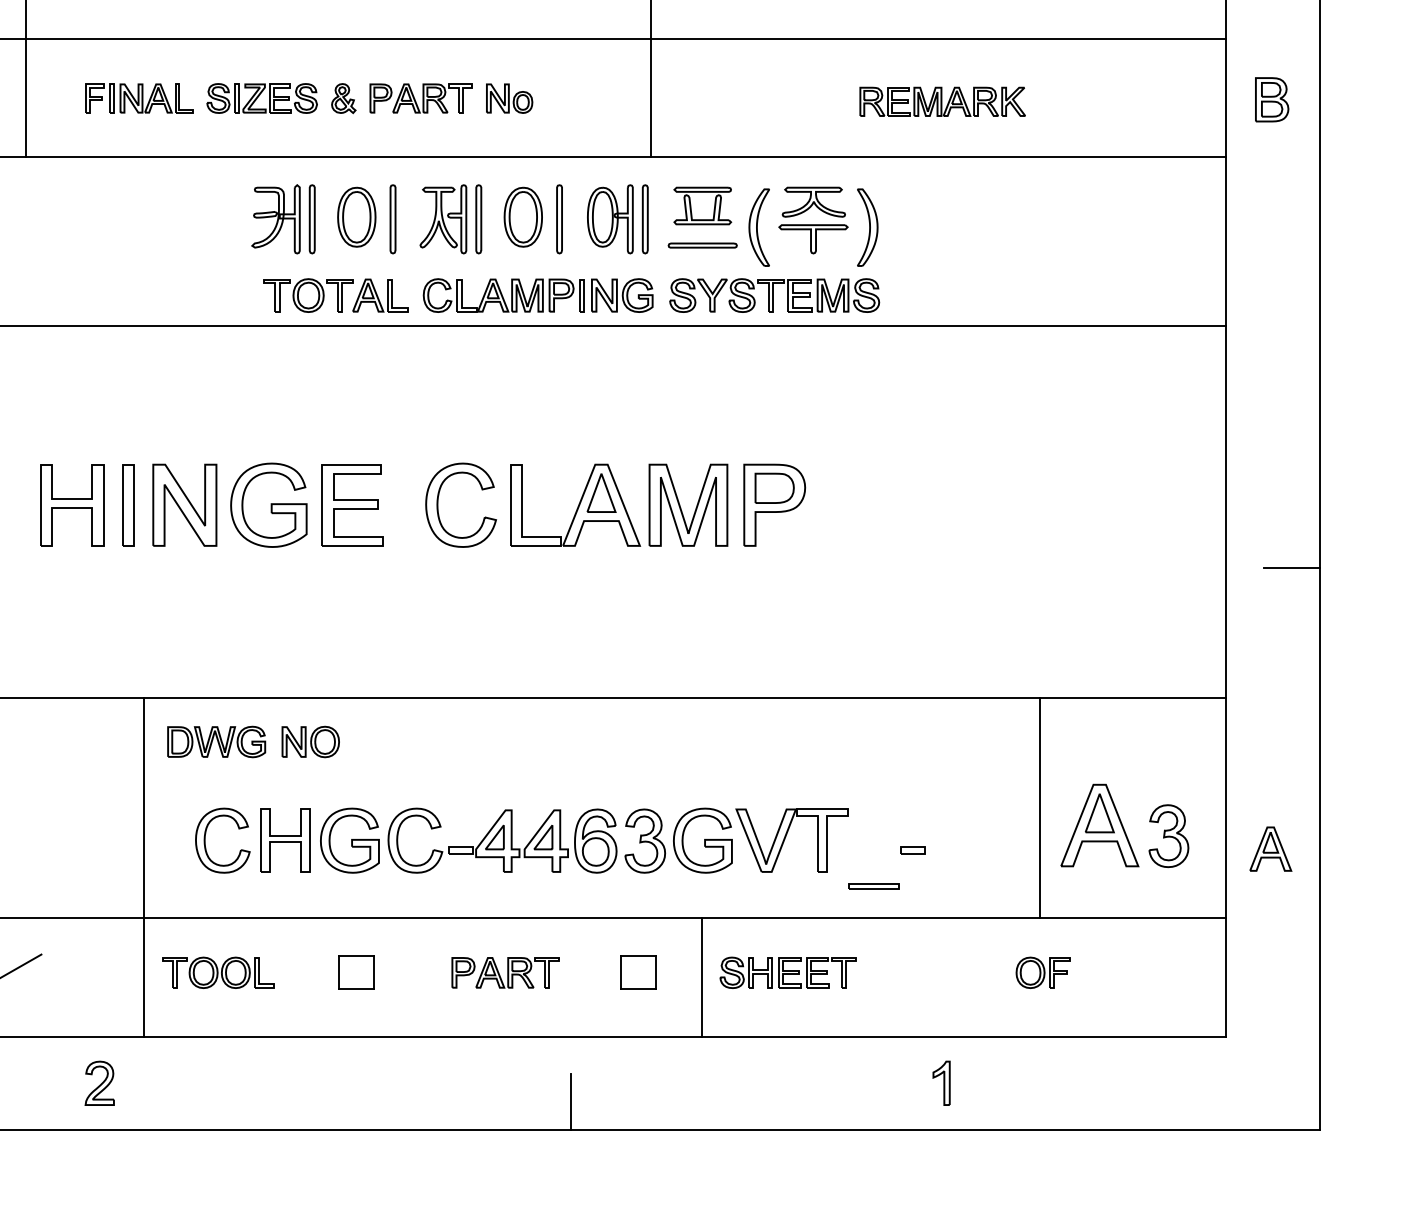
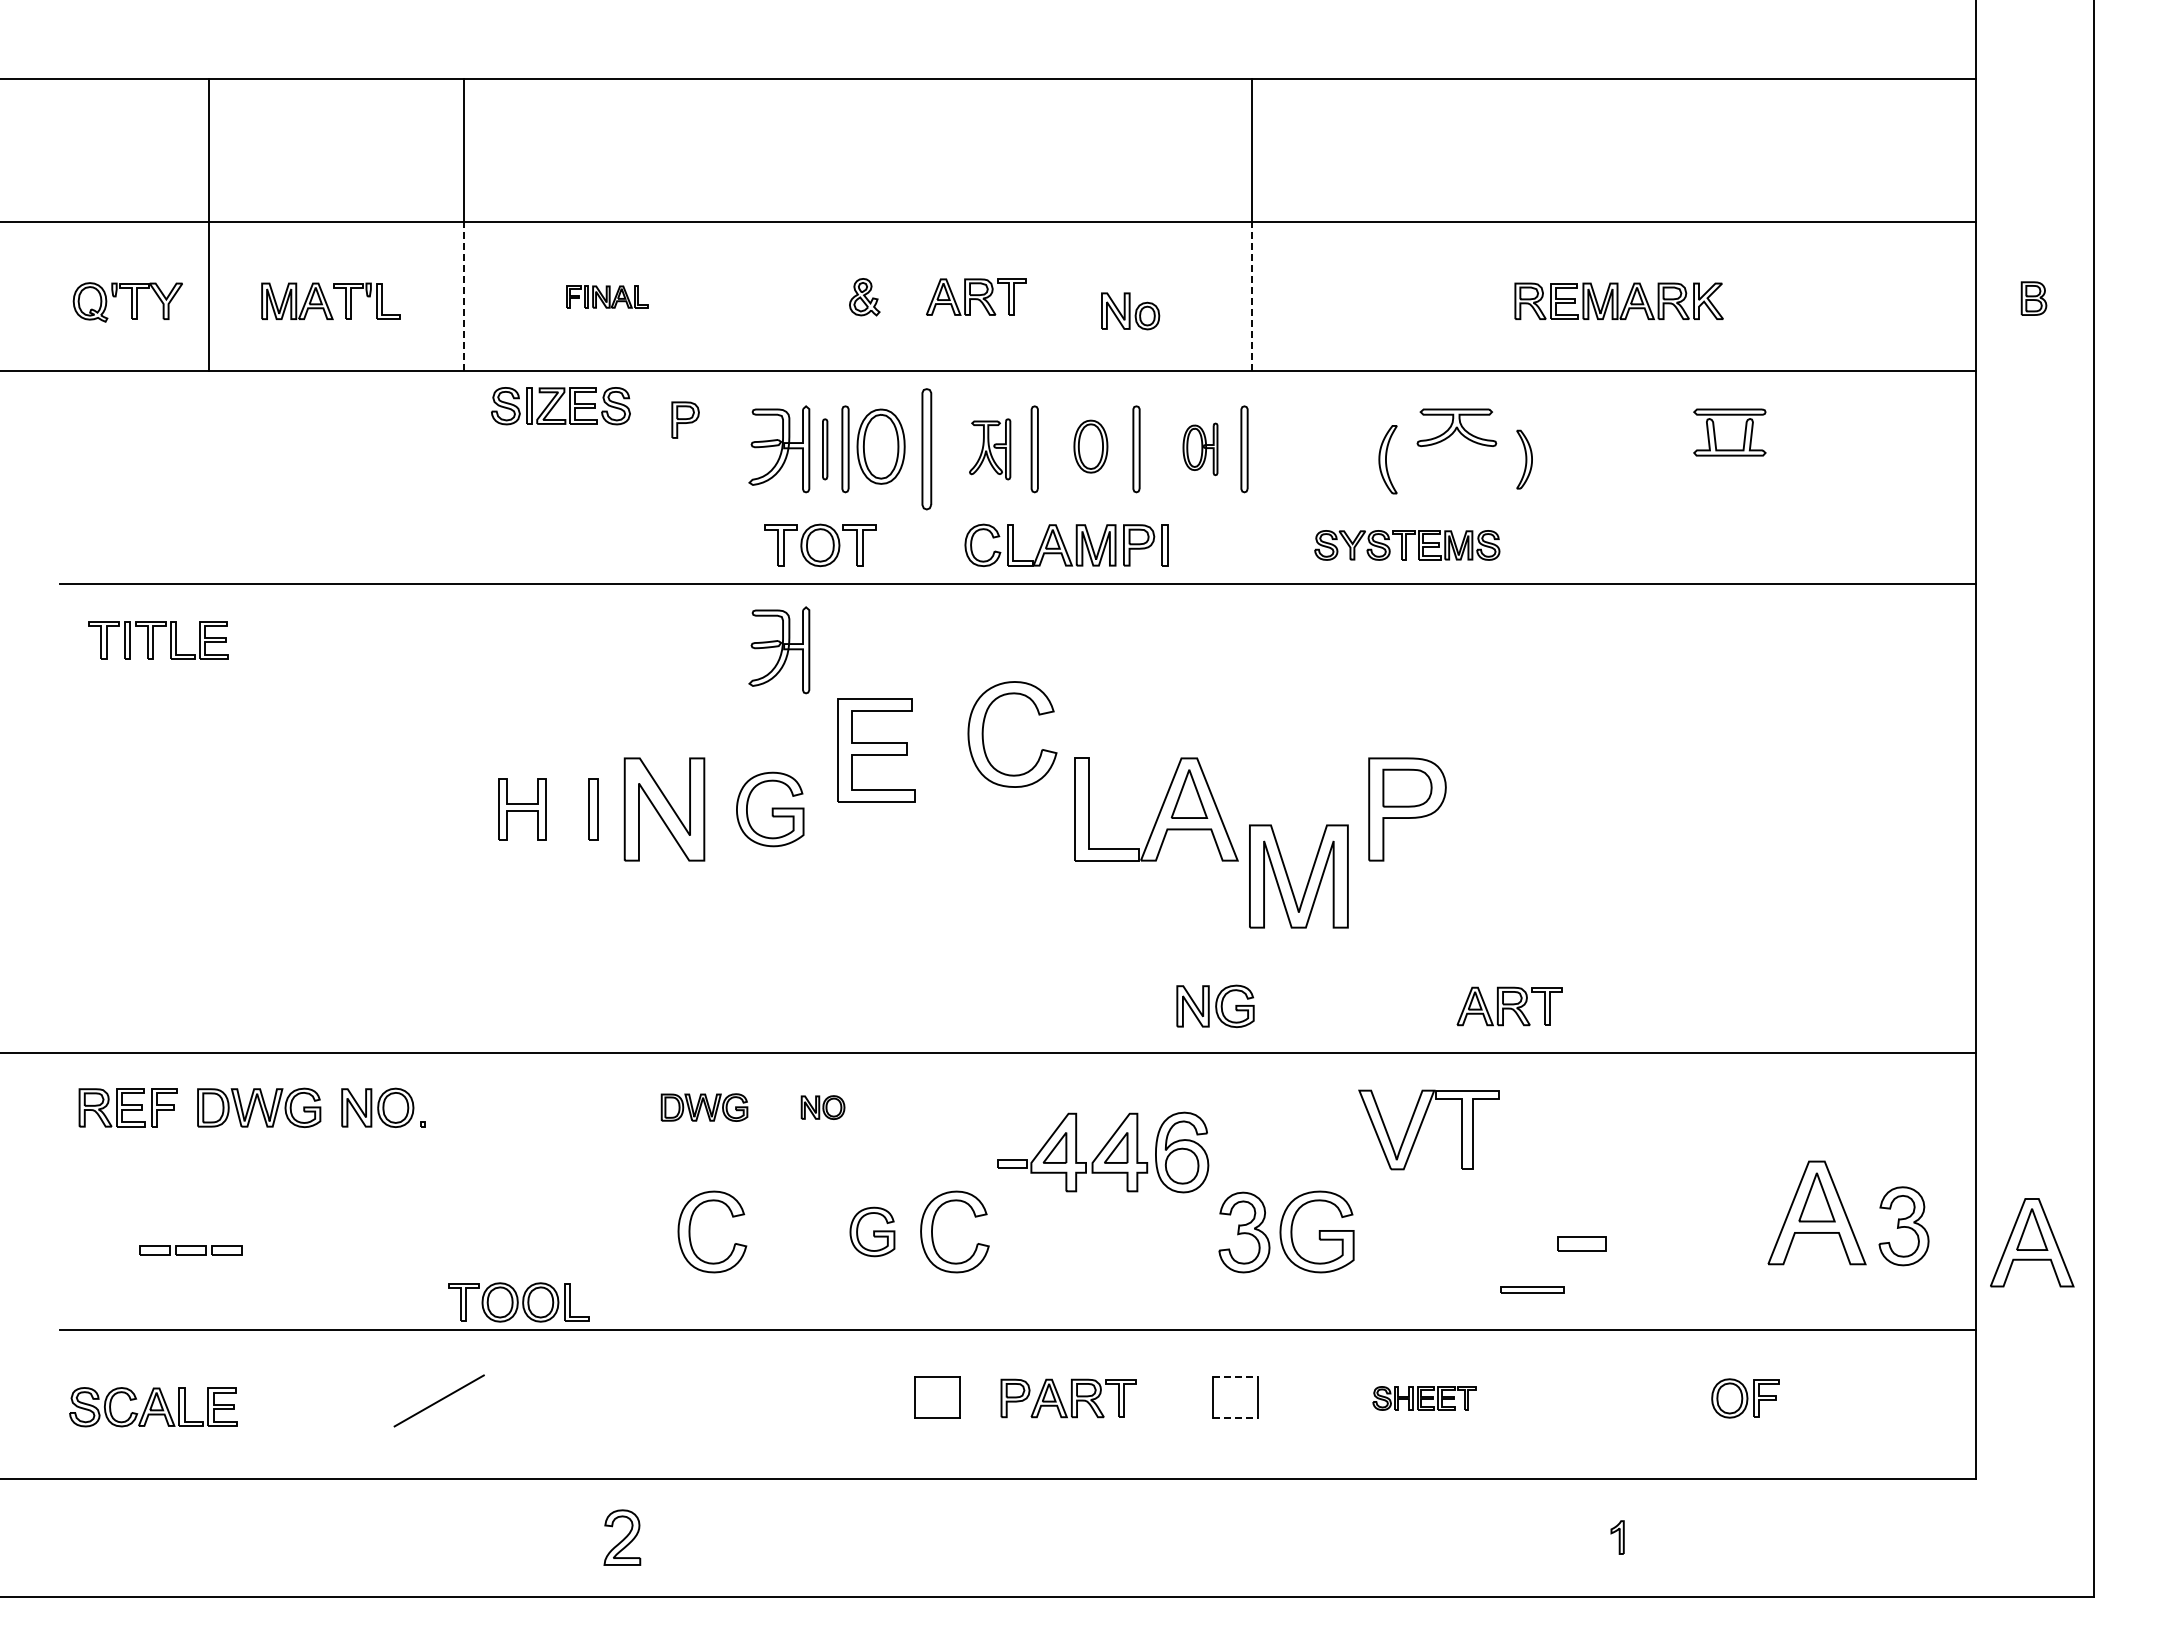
line: (26, 98) -> (464, 296), solid -> dashed
part: (139, 98) -> (607, 296), size x0.6
part: (261, 98) -> (560, 406), moved
part: (380, 98) -> (685, 419), moved
part: (509, 98) -> (1130, 311), moved
line: (651, 98) -> (1252, 296), solid -> dashed
part: (1271, 99) -> (2033, 298), size x0.6
part: (691, 205) -> (1715, 432), moved
part: (523, 217) -> (1090, 446), size x0.7
part: (312, 219) -> (825, 449), size x0.7
part: (328, 219) -> (845, 449), added
part: (392, 219) -> (926, 449), size x1.4
part: (442, 219) -> (989, 449), size x0.7
part: (610, 219) -> (1200, 449), size x0.6
part: (758, 227) -> (1387, 459), size x0.7
part: (867, 227) -> (1524, 459), size x0.6
part: (813, 239) -> (1456, 474), removed
part: (702, 244) -> (1316, 481), removed
part: (380, 295) -> (910, 545), removed
part: (622, 295) -> (1215, 1006), moved
part: (773, 295) -> (1406, 545), size x0.7
part: (276, 379) -> (779, 650), added
part: (72, 505) -> (522, 809), size x0.6
part: (128, 505) -> (593, 809), size x0.6
part: (268, 505) -> (769, 809), size x0.7
part: (353, 505) -> (876, 750), moved
part: (438, 505) -> (983, 734), moved
part: (681, 506) -> (1289, 878), moved
line: (1291, 567) -> (2058, 888), removed
part: (855, 661) -> (1509, 1006), added
part: (216, 741) -> (704, 1107), size x0.7
part: (310, 741) -> (822, 1107), size x0.6
line: (1039, 807) -> (1741, 1190), removed
part: (785, 837) -> (1421, 1126), moved
part: (284, 840) -> (790, 1231), removed
part: (349, 840) -> (872, 1231), size x0.6
part: (533, 841) -> (1103, 1152), moved
part: (912, 849) -> (1581, 1243), size x1.6
part: (1270, 849) -> (2032, 1242), size x1.6
line: (144, 867) -> (613, 1265), removed
line: (638, 956) -> (1236, 1377), solid -> dashed
part: (218, 972) -> (518, 1302), moved
part: (356, 972) -> (937, 1397), moved
part: (788, 972) -> (1424, 1398), size x0.6
line: (702, 976) -> (1316, 1403), removed
line: (638, 988) -> (1236, 1418), solid -> dashed
part: (99, 1083) -> (622, 1537), moved
part: (941, 1083) -> (1617, 1537), size x0.6
line: (570, 1101) -> (1150, 1560), removed

